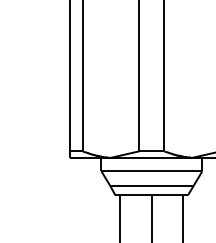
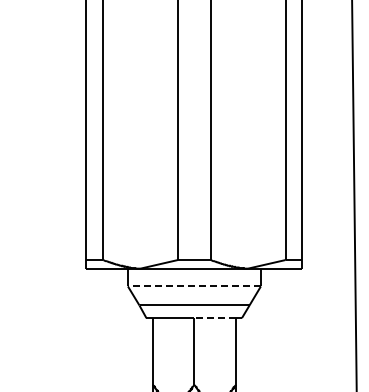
line: (151, 171) -> (193, 286), solid -> dashed
line: (167, 195) -> (214, 318), solid -> dashed

